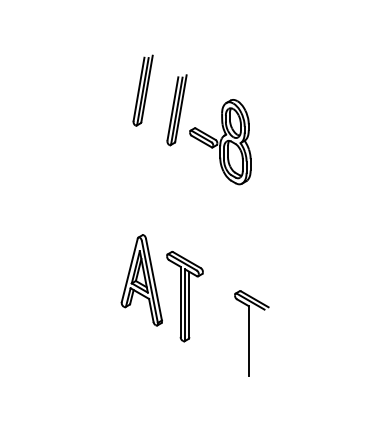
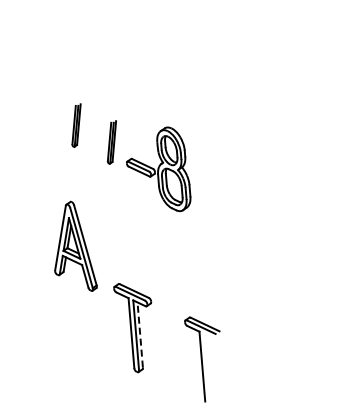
part: (142, 90) -> (76, 125), size x0.6
part: (176, 110) -> (111, 142), size x0.6
part: (141, 280) -> (73, 247), moved
line: (189, 304) -> (140, 335), solid -> dashed

